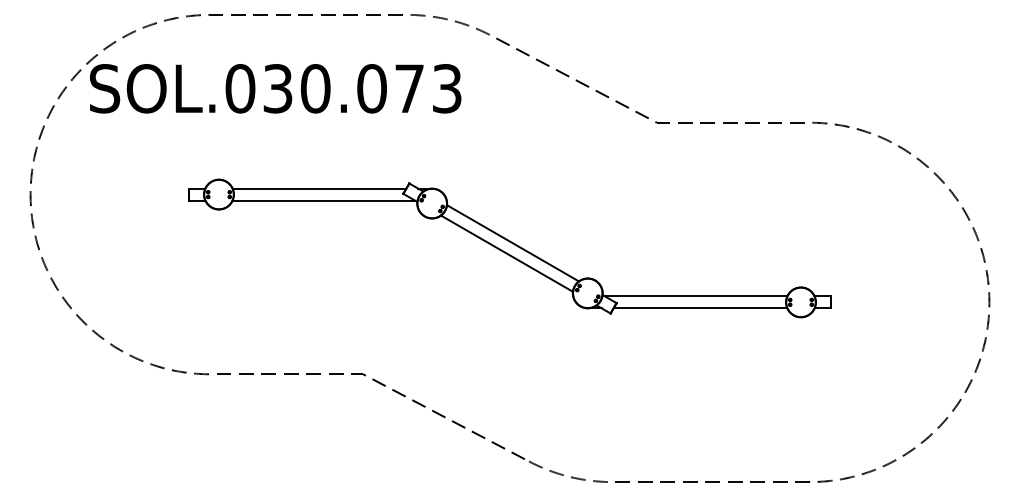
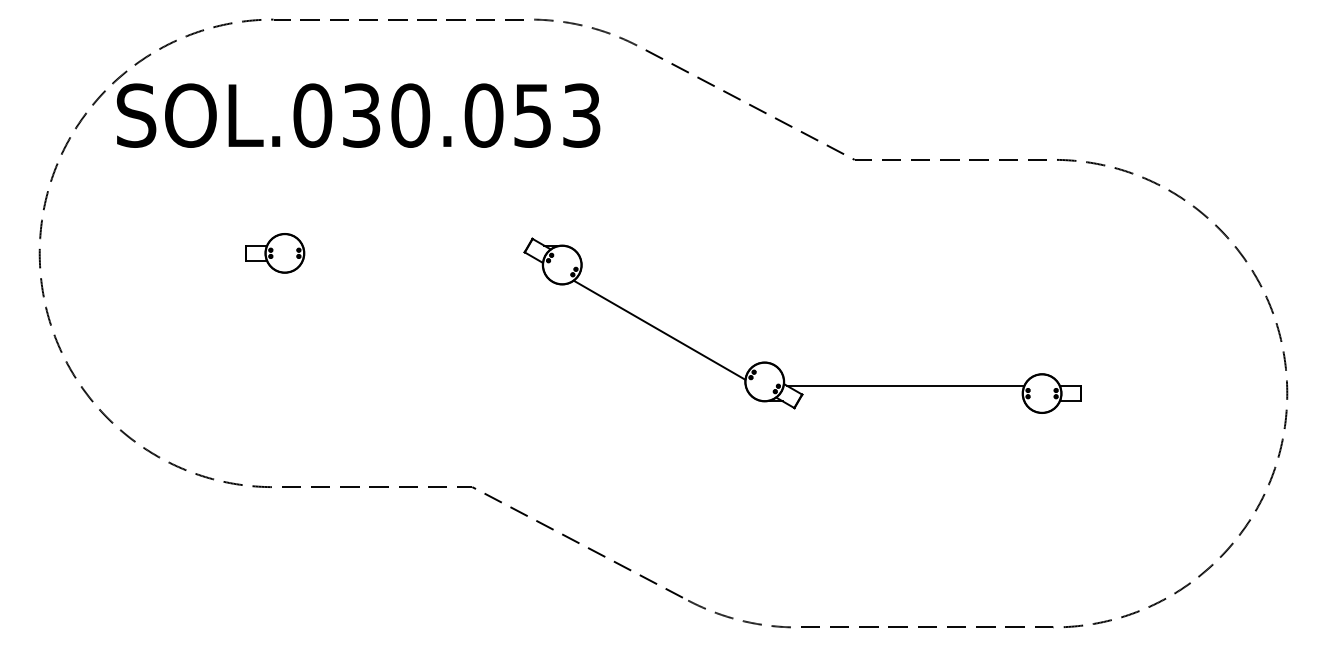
text: (409, 88) -> (532, 115), SOL.030.073 -> SOL.030.053
line: (319, 188) -> (415, 245), removed
line: (323, 200) -> (420, 261), removed
line: (512, 243) -> (666, 316), removed
line: (700, 308) -> (911, 401), removed

